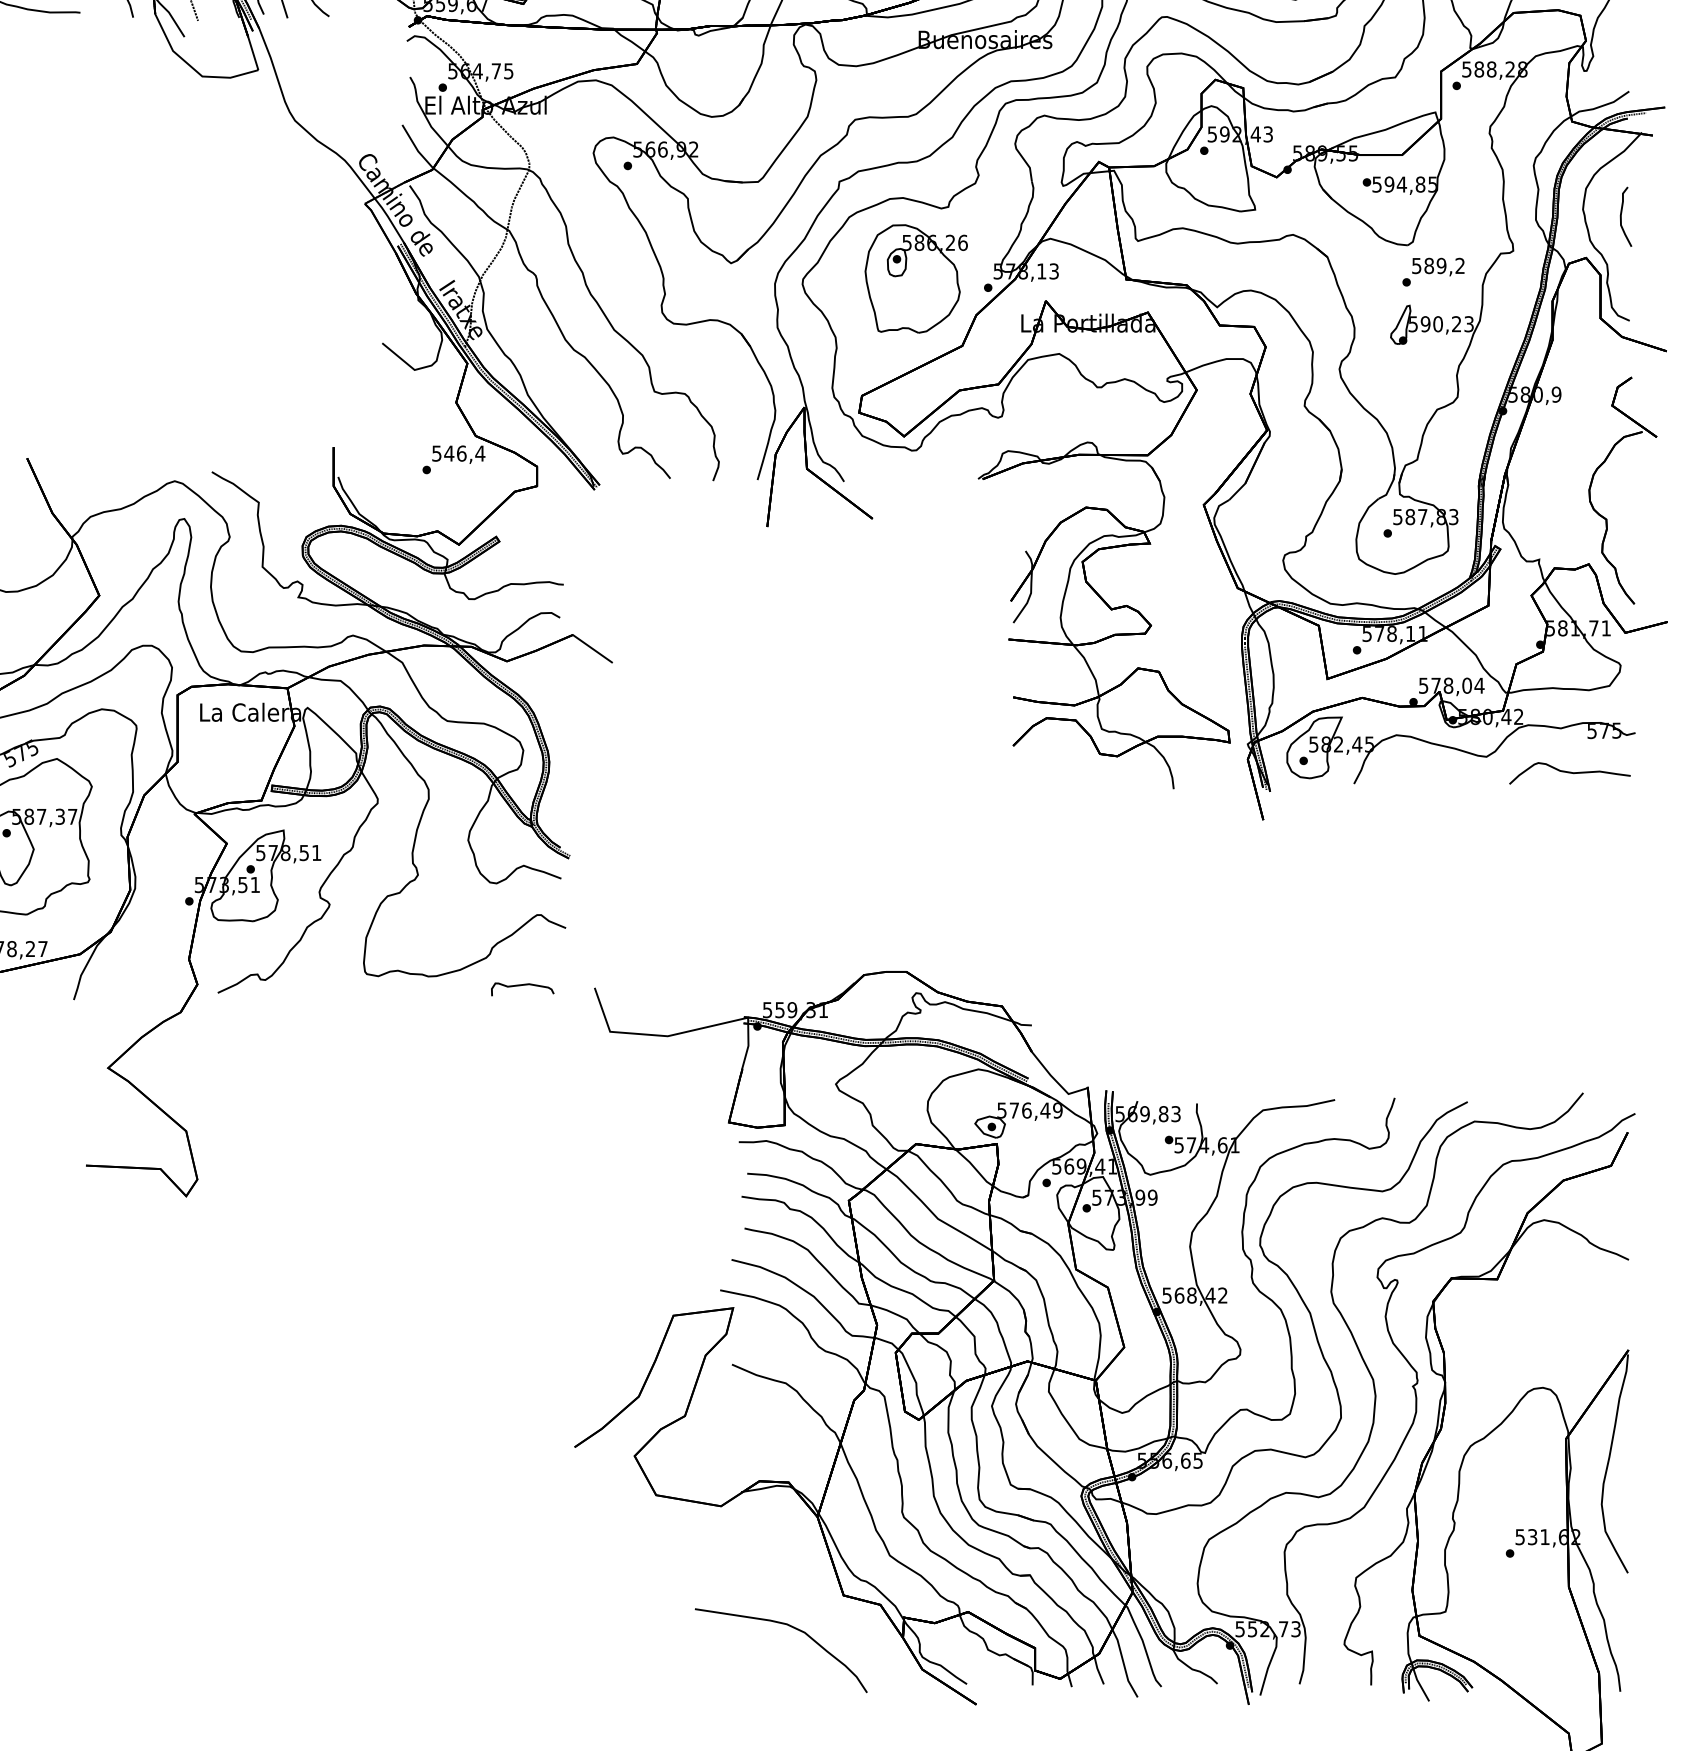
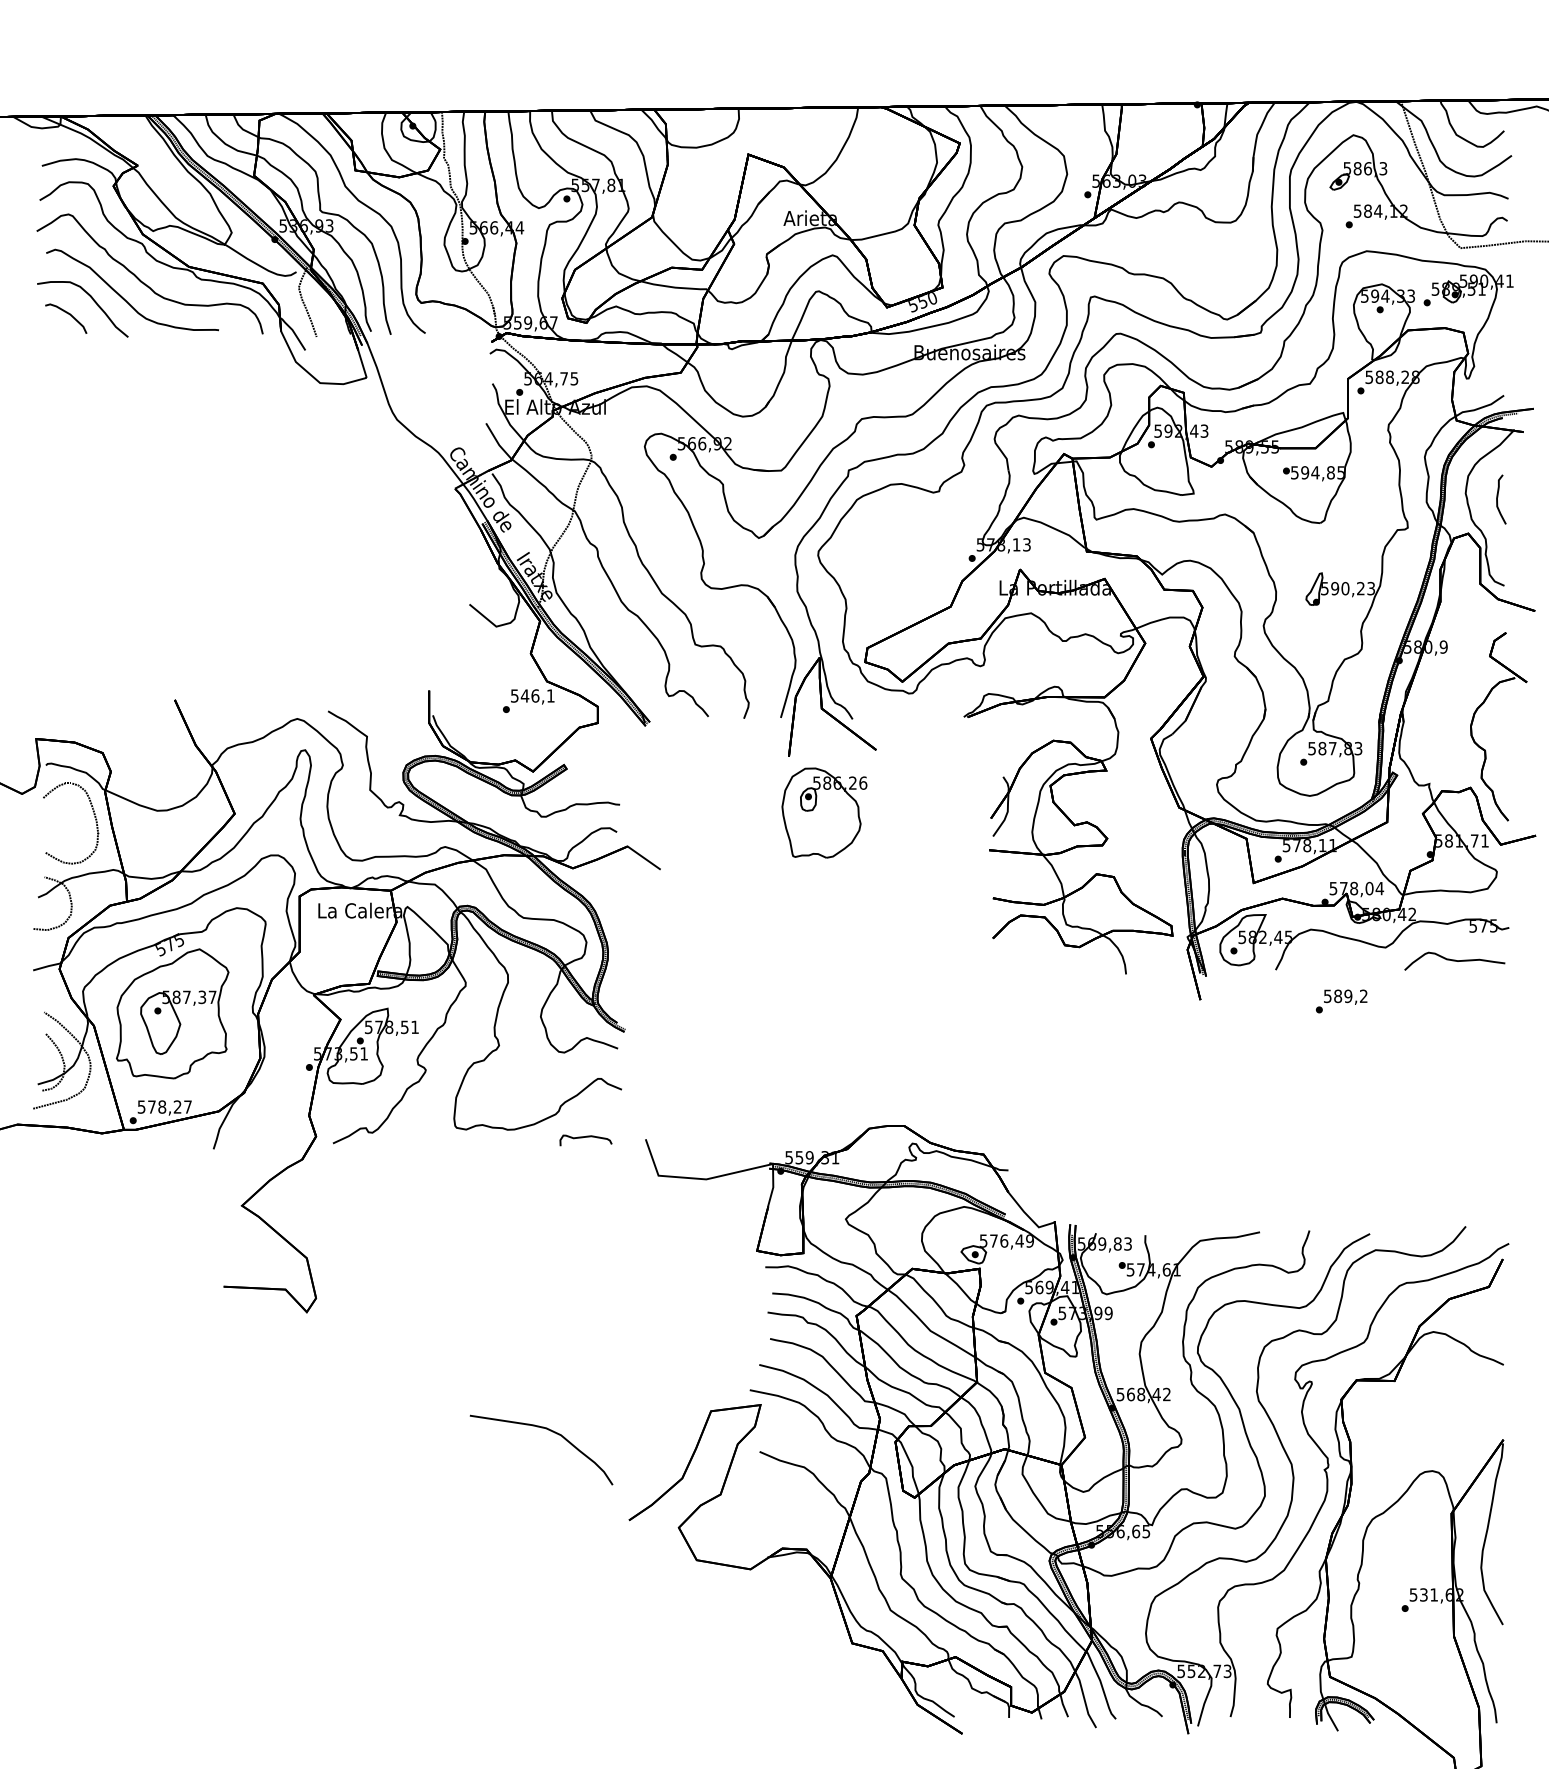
text: (1433, 272) -> (1341, 1001), moved
part: (916, 278) -> (824, 812), moved
text: (479, 453) -> (550, 695), 546,4 -> 546,1
curve: (792, 1628) -> (550, 1431), moved

